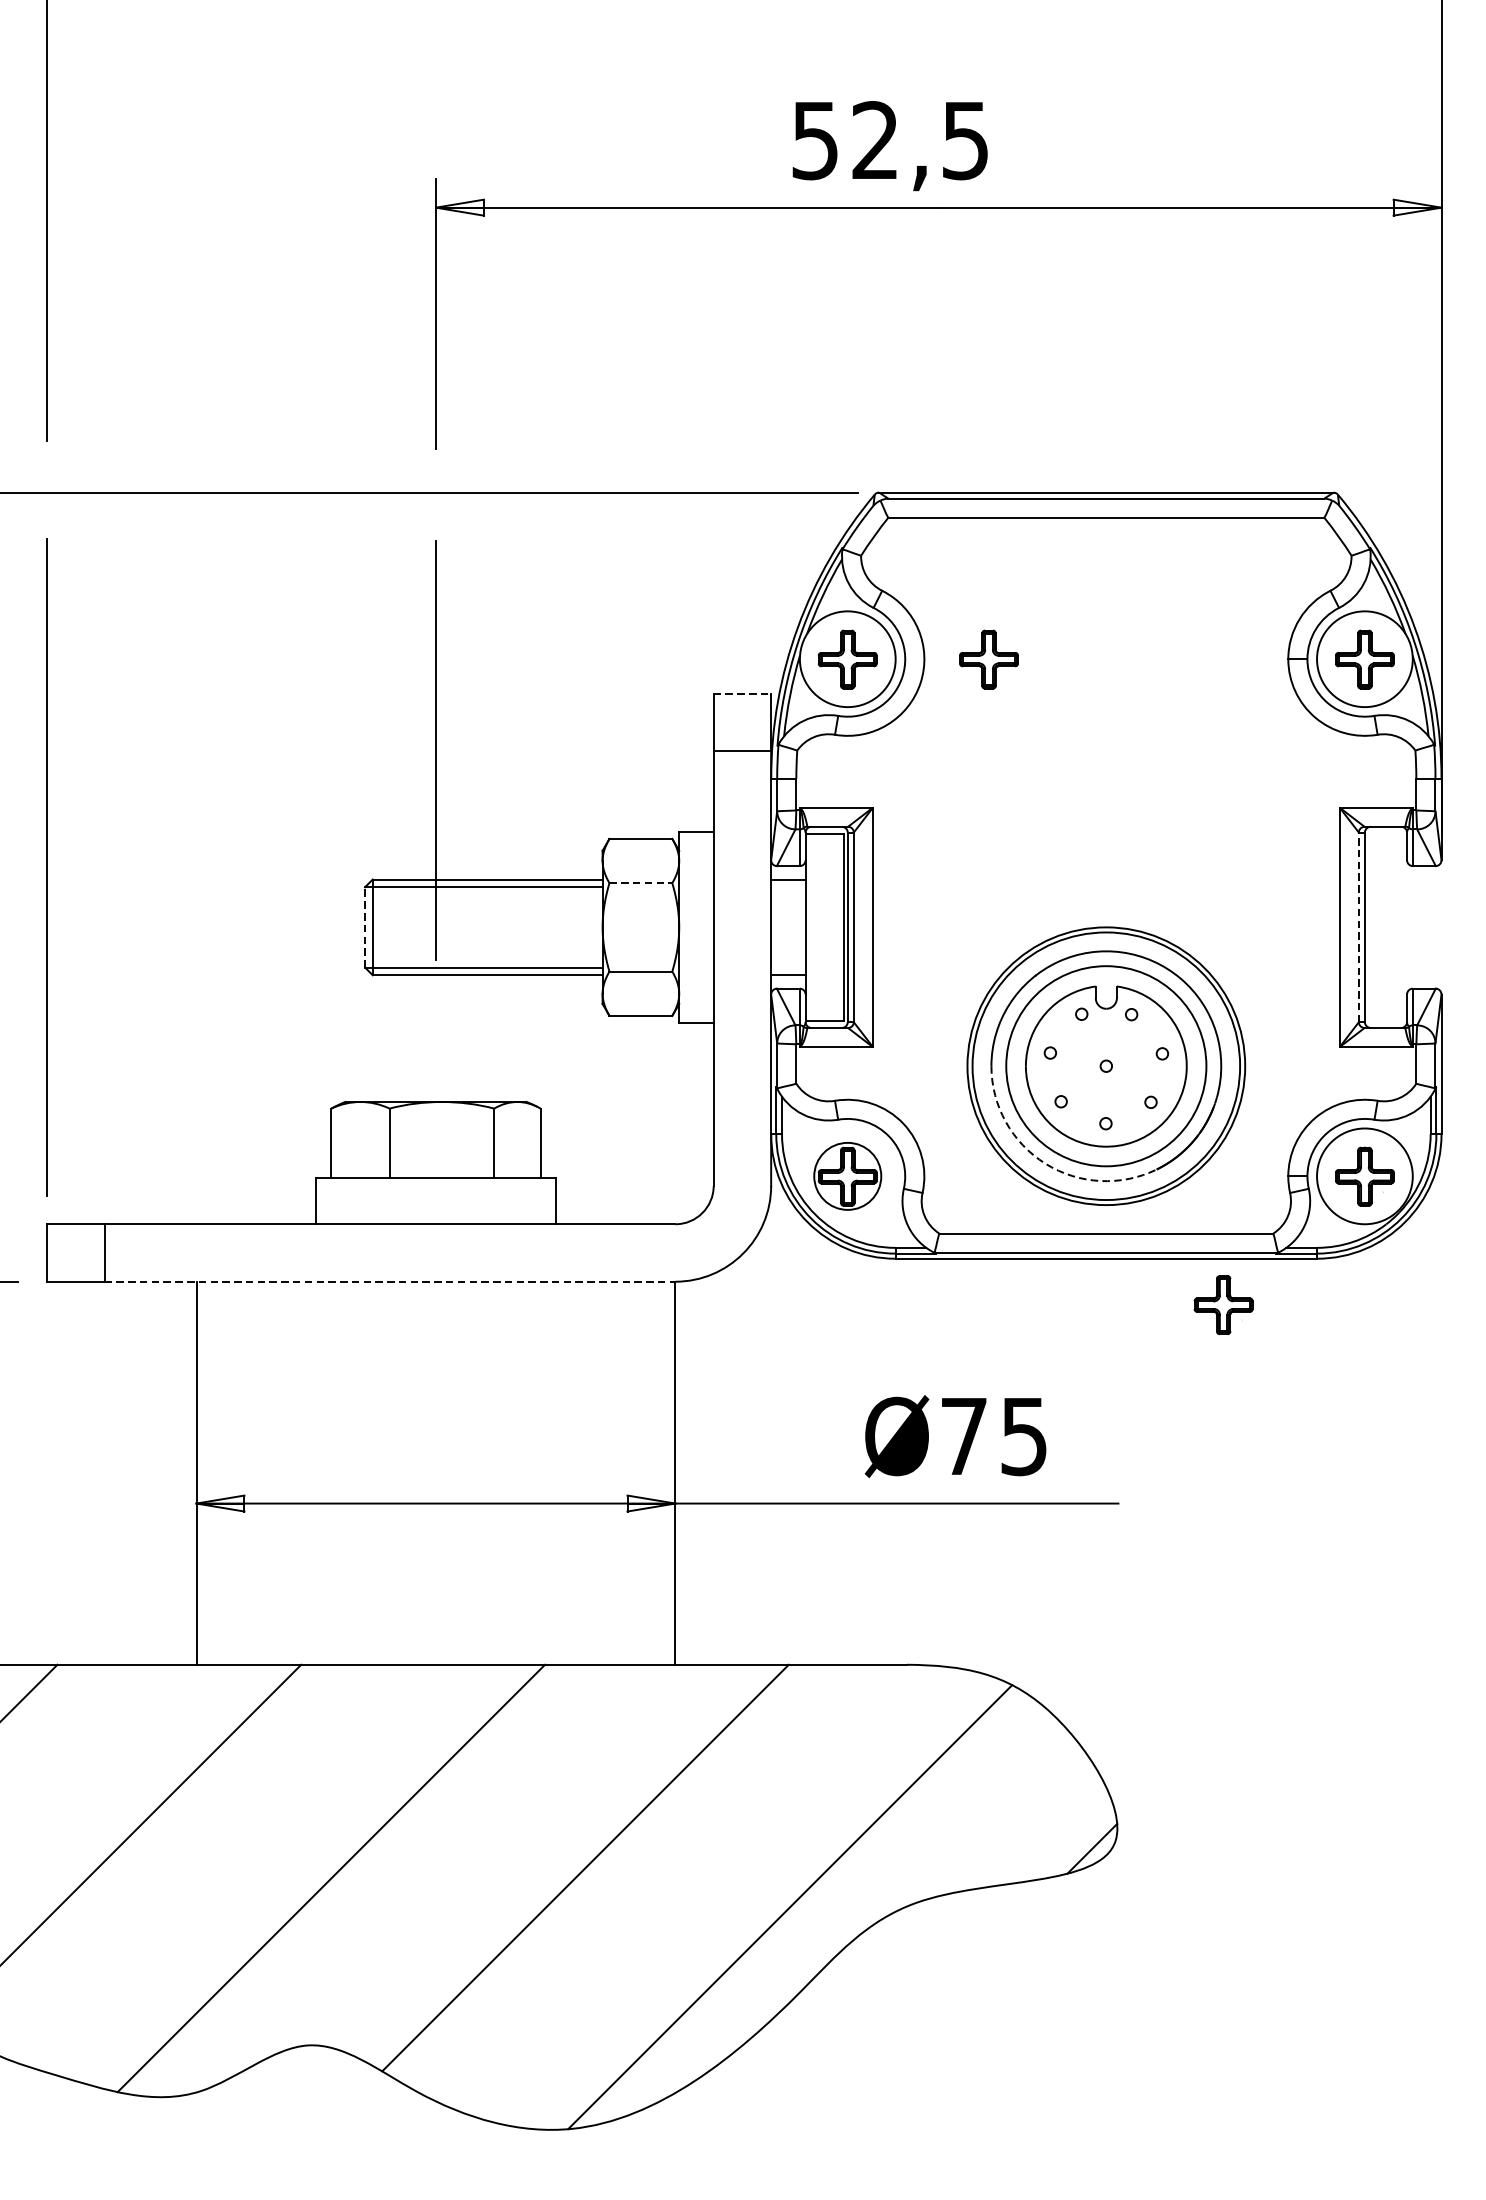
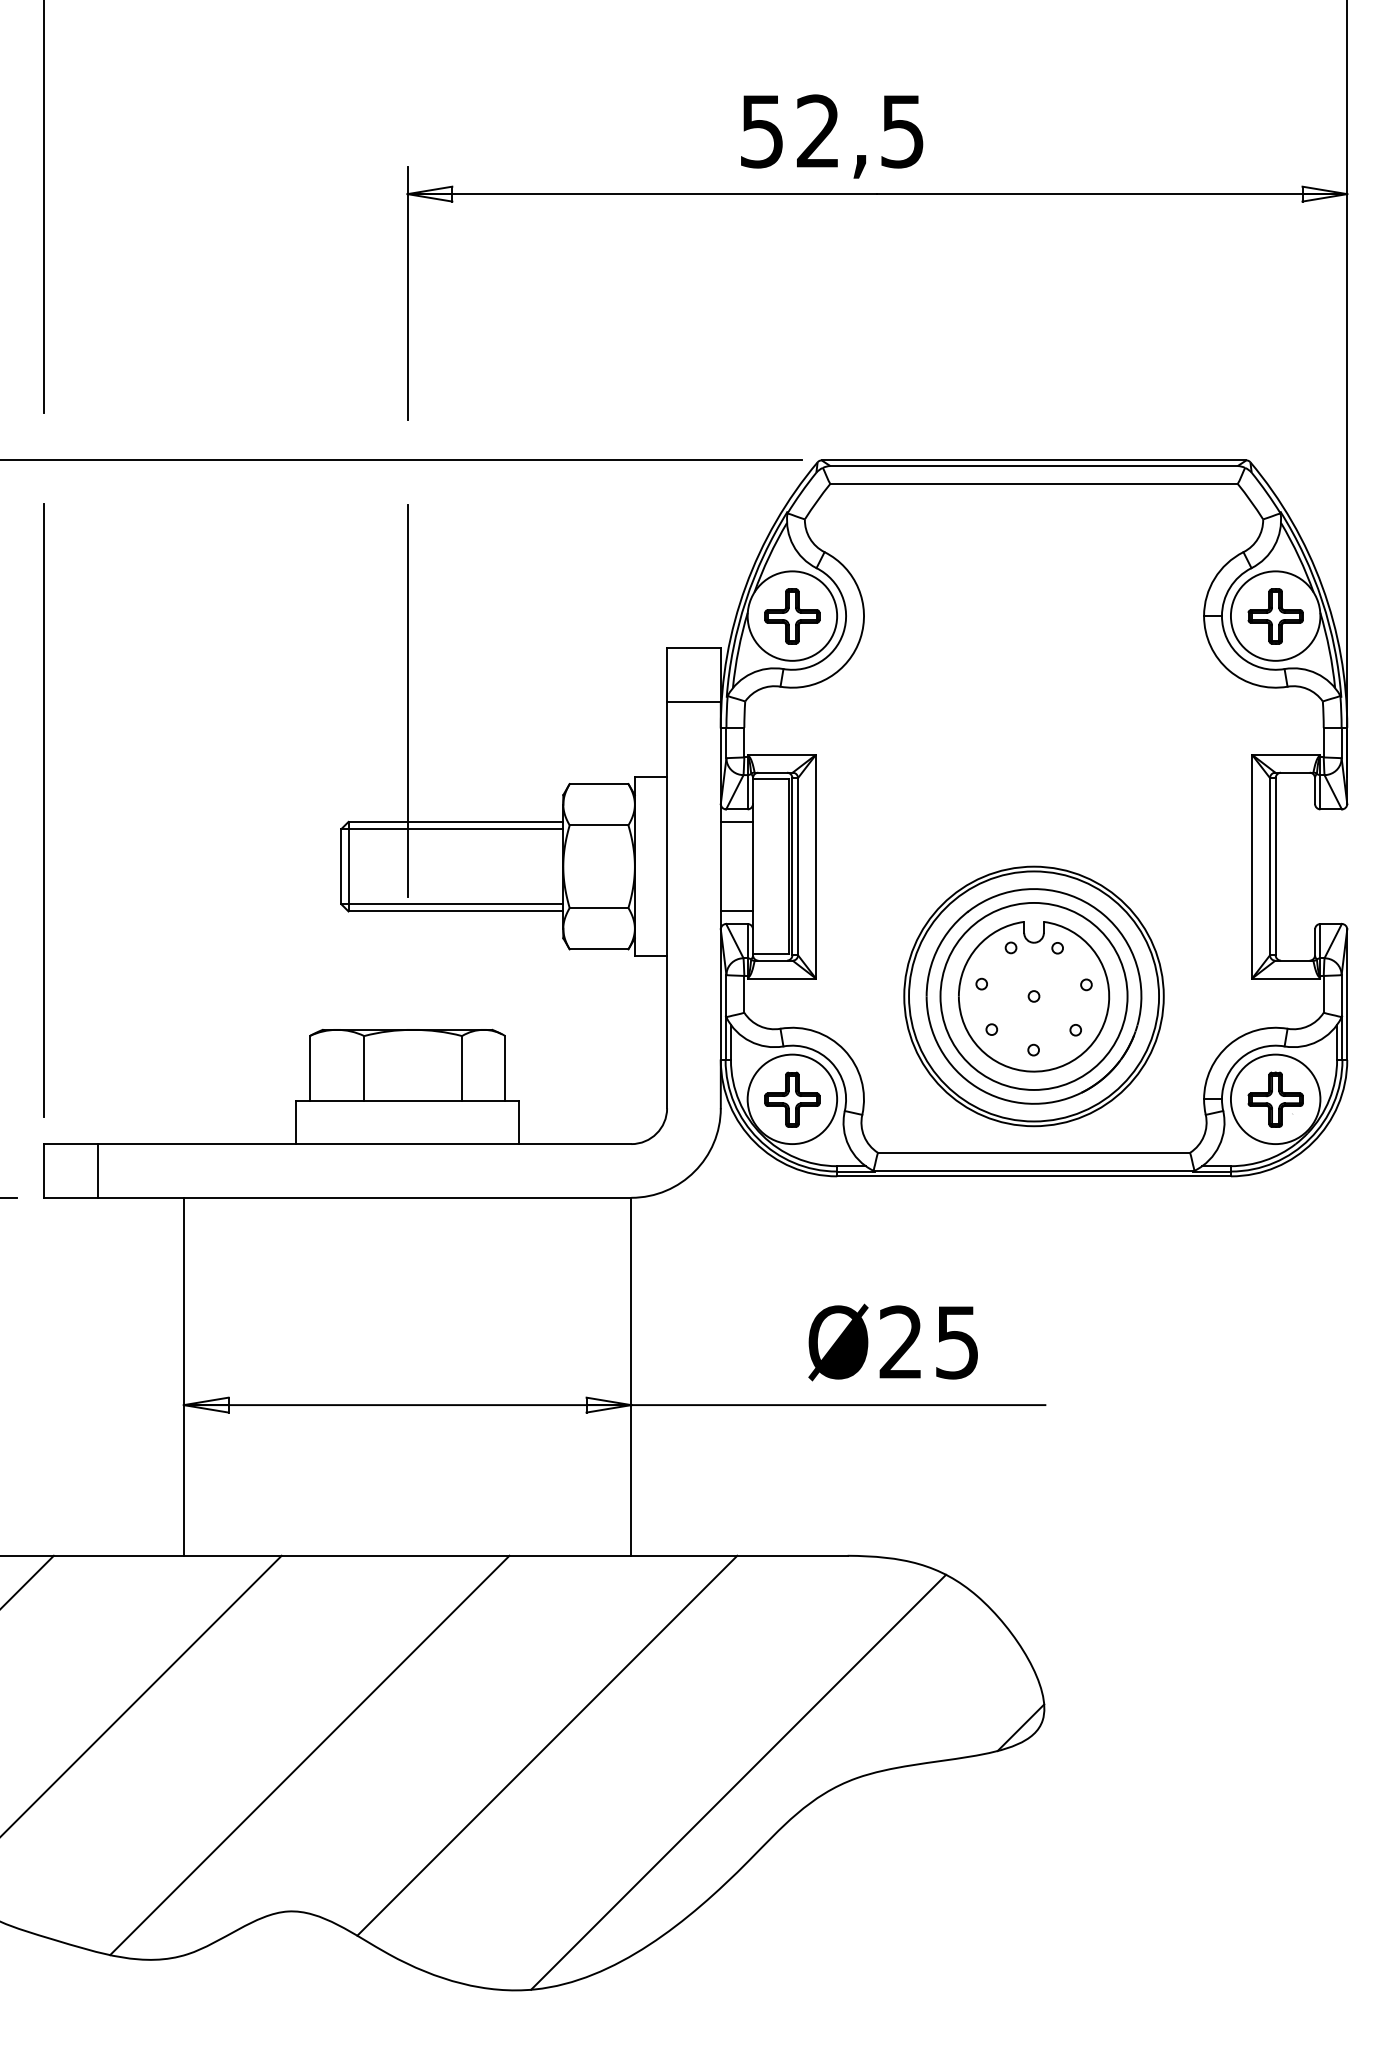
part: (989, 659) -> (924, 616), removed
line: (741, 693) -> (693, 648), dashed -> solid
line: (641, 883) -> (599, 825), dashed -> solid
line: (365, 927) -> (341, 866), dashed -> solid
line: (1359, 927) -> (1270, 866), dashed -> solid
arc: (1045, 1163) -> (977, 1087), dashed -> solid
circle: (847, 1176) -> (792, 1099), size x1.43
line: (389, 1281) -> (364, 1197), dashed -> solid
part: (1223, 1304) -> (1143, 1219), removed
text: (963, 1435) -> (900, 1341), Ø75 -> Ø25

